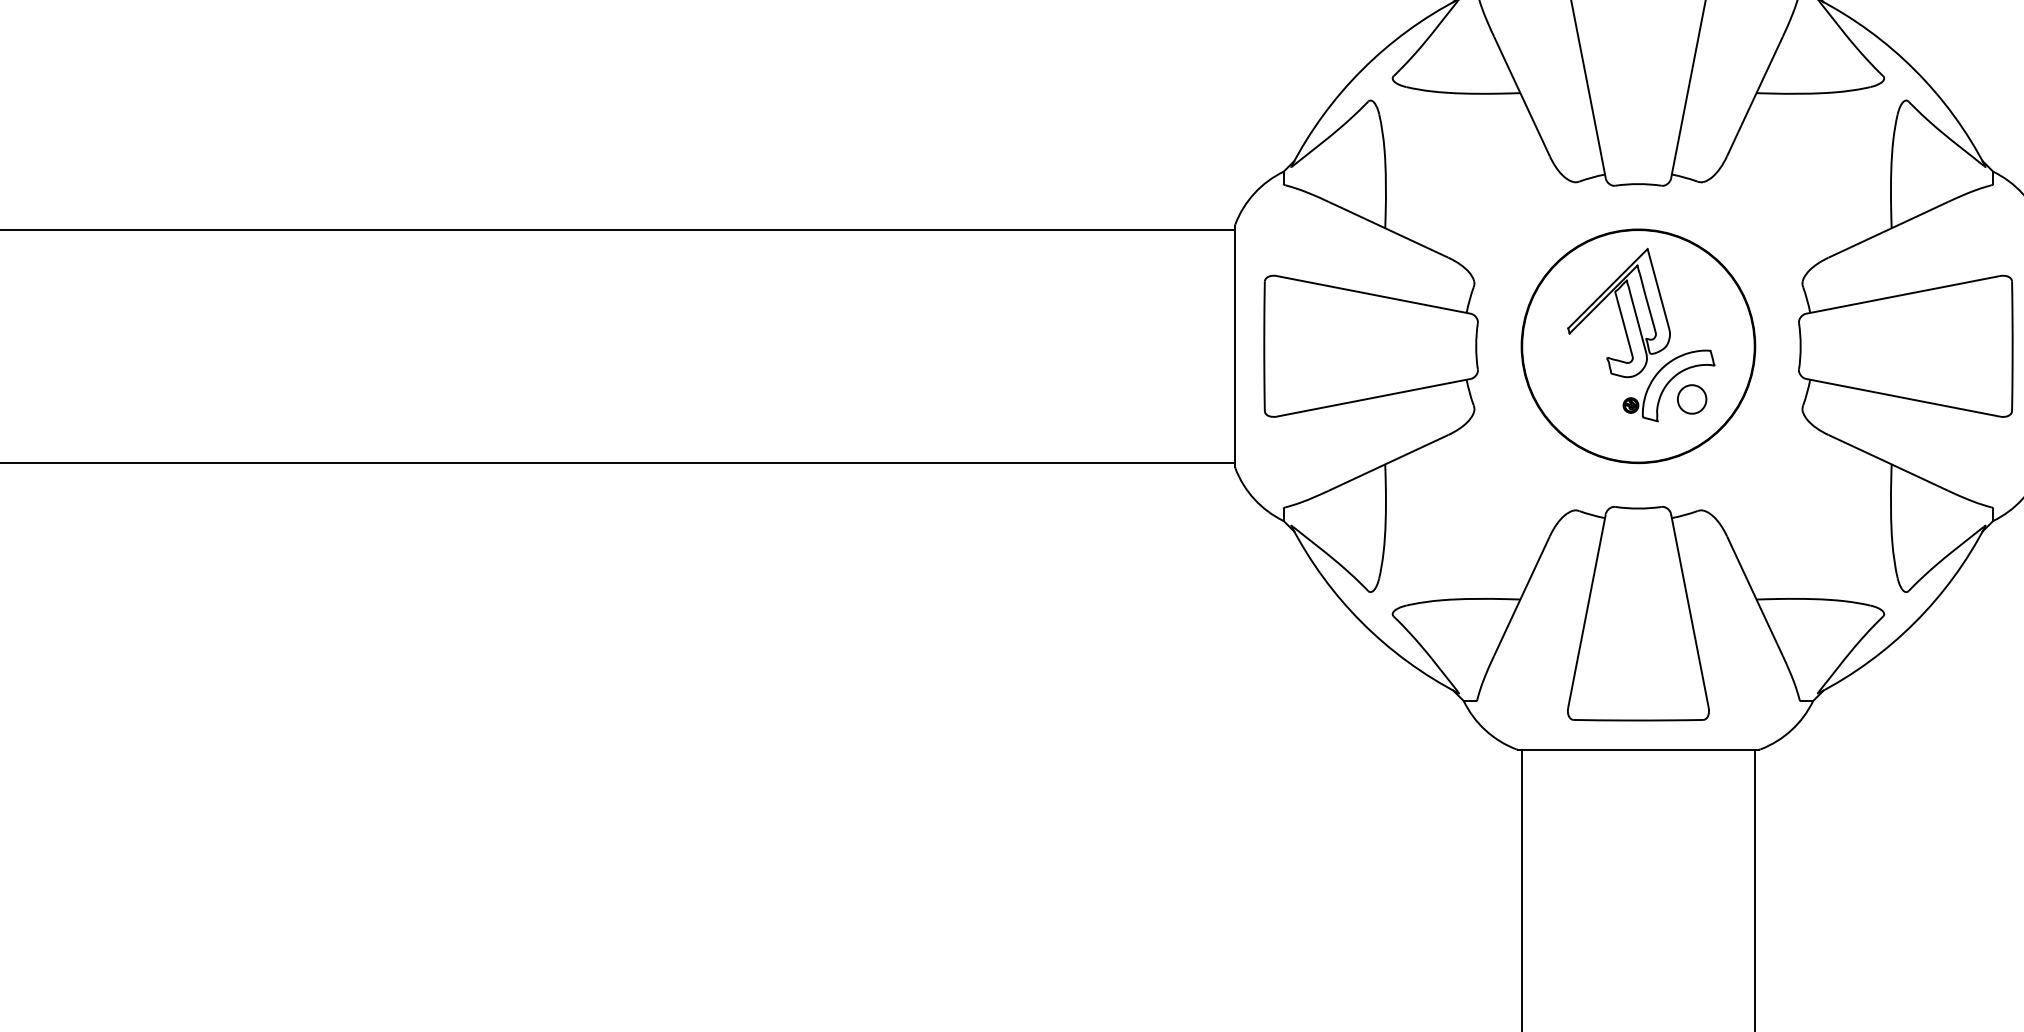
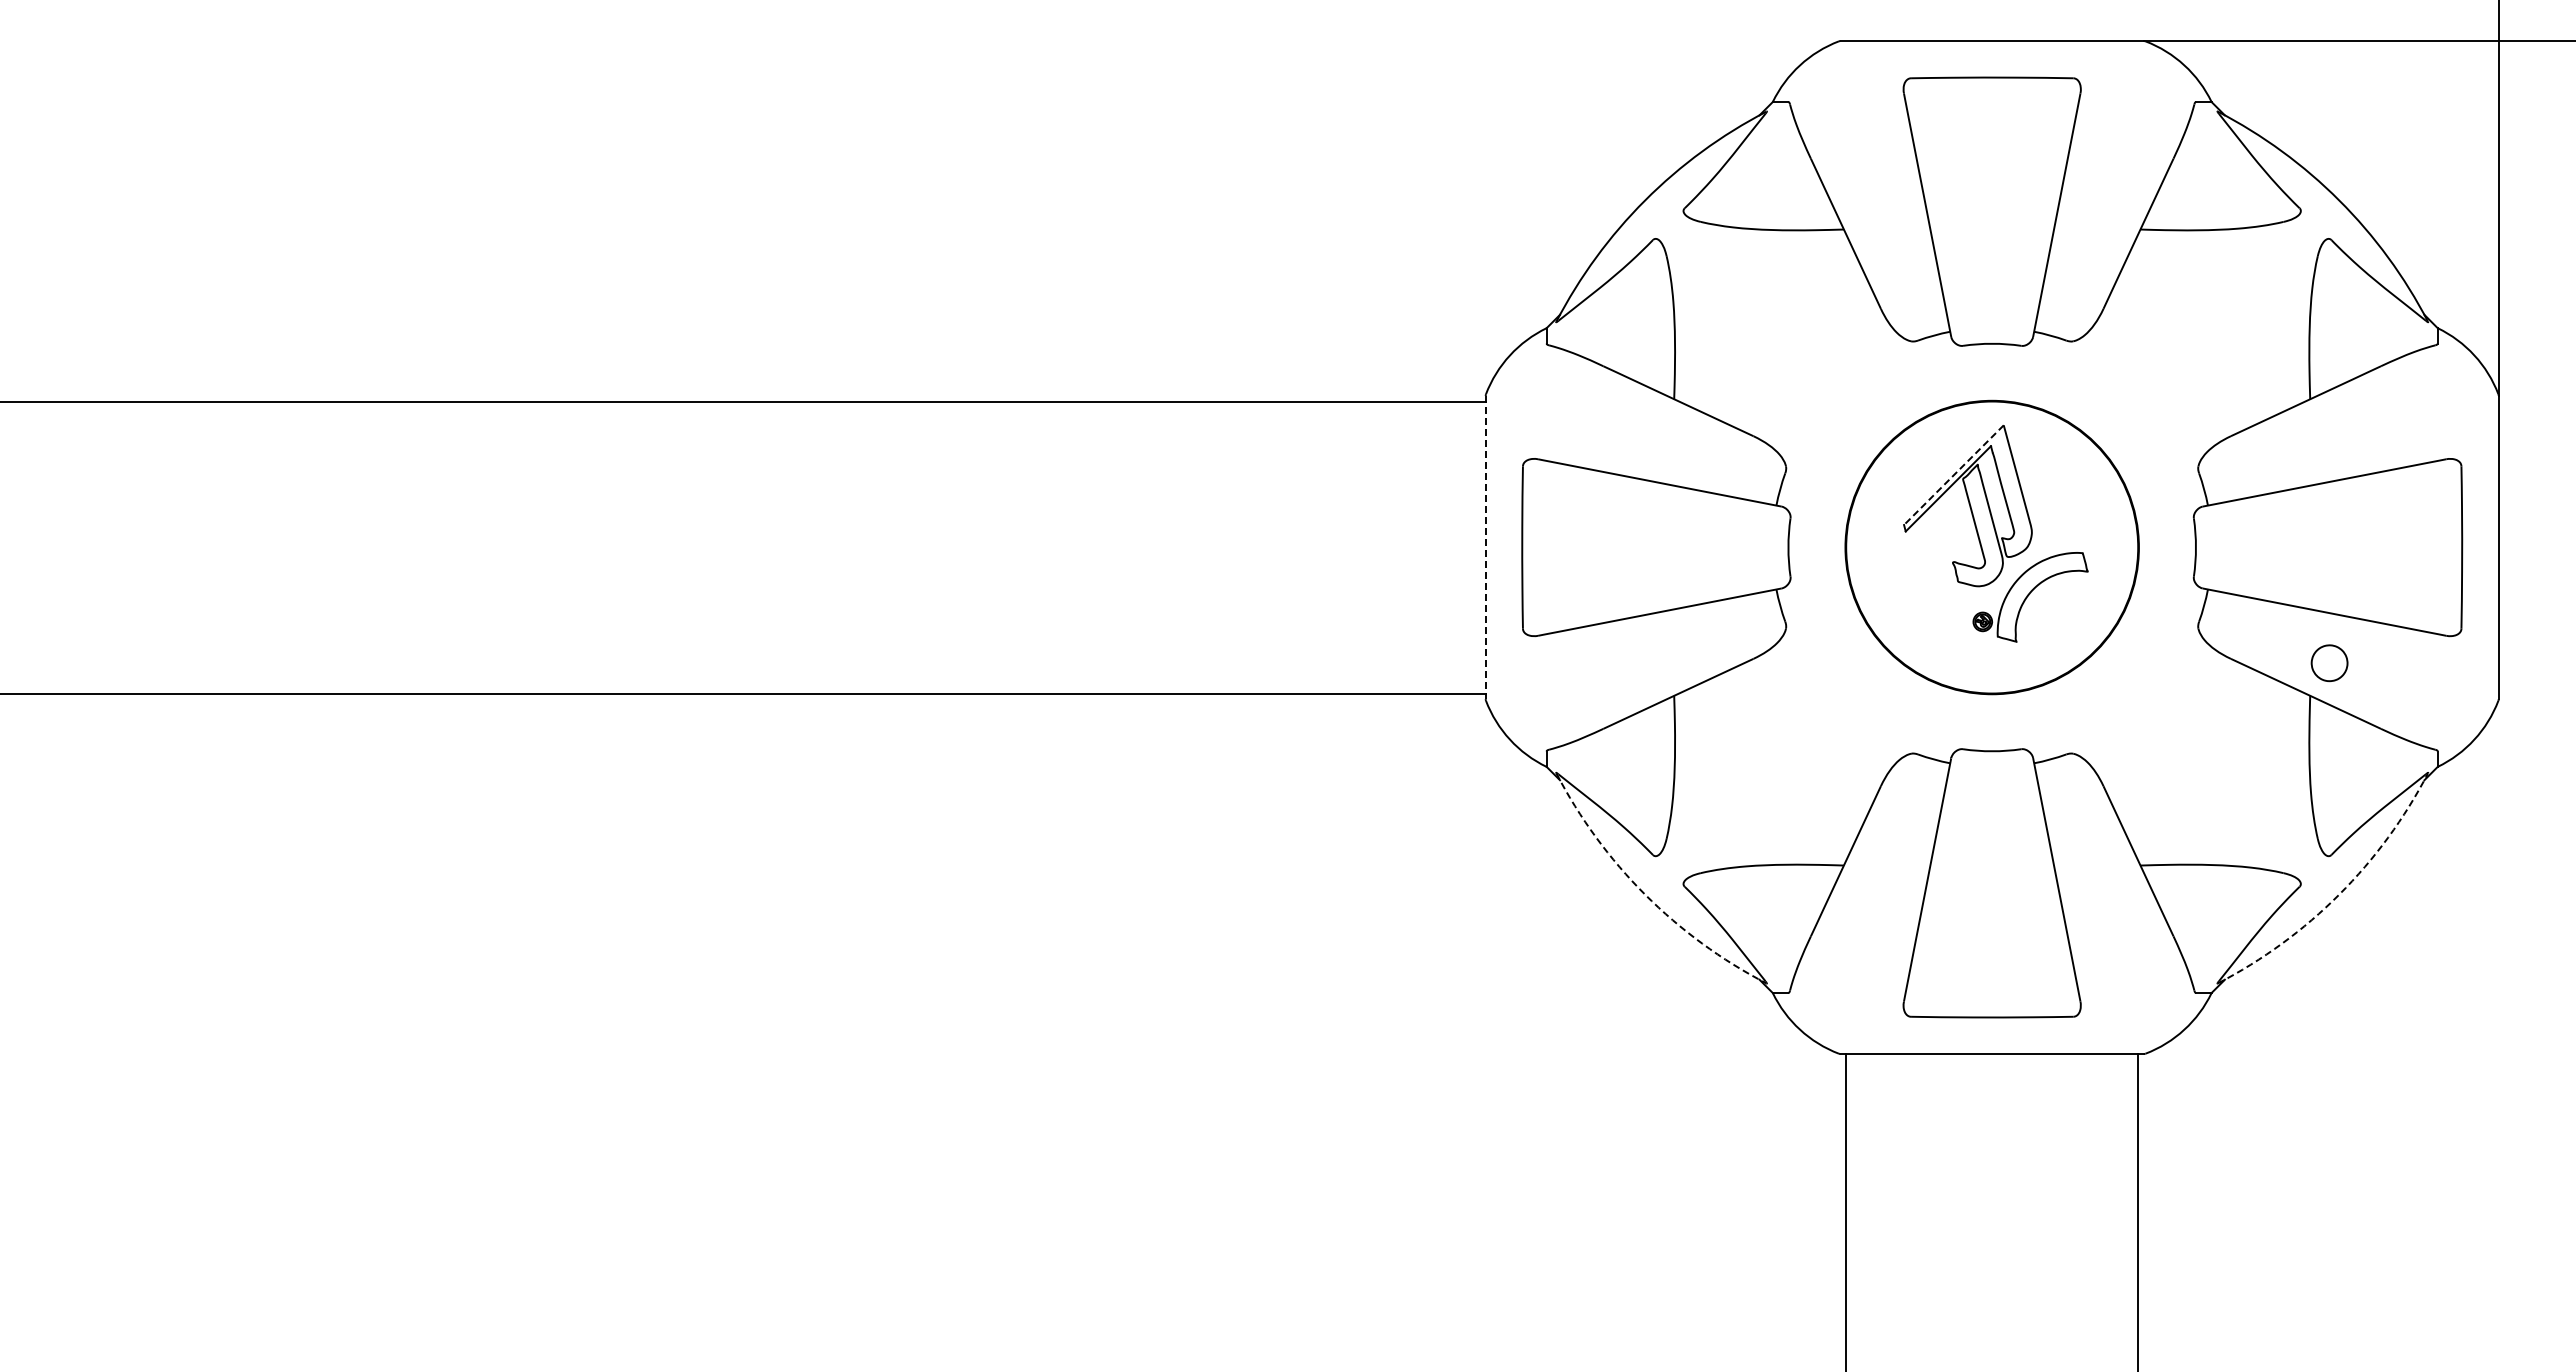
line: (1607, 288) -> (1953, 475), solid -> dashed
line: (1235, 346) -> (1485, 547), solid -> dashed
part: (1692, 399) -> (2329, 663), moved
arc: (1362, 622) -> (1645, 894), solid -> dashed
arc: (1914, 622) -> (2339, 894), solid -> dashed

